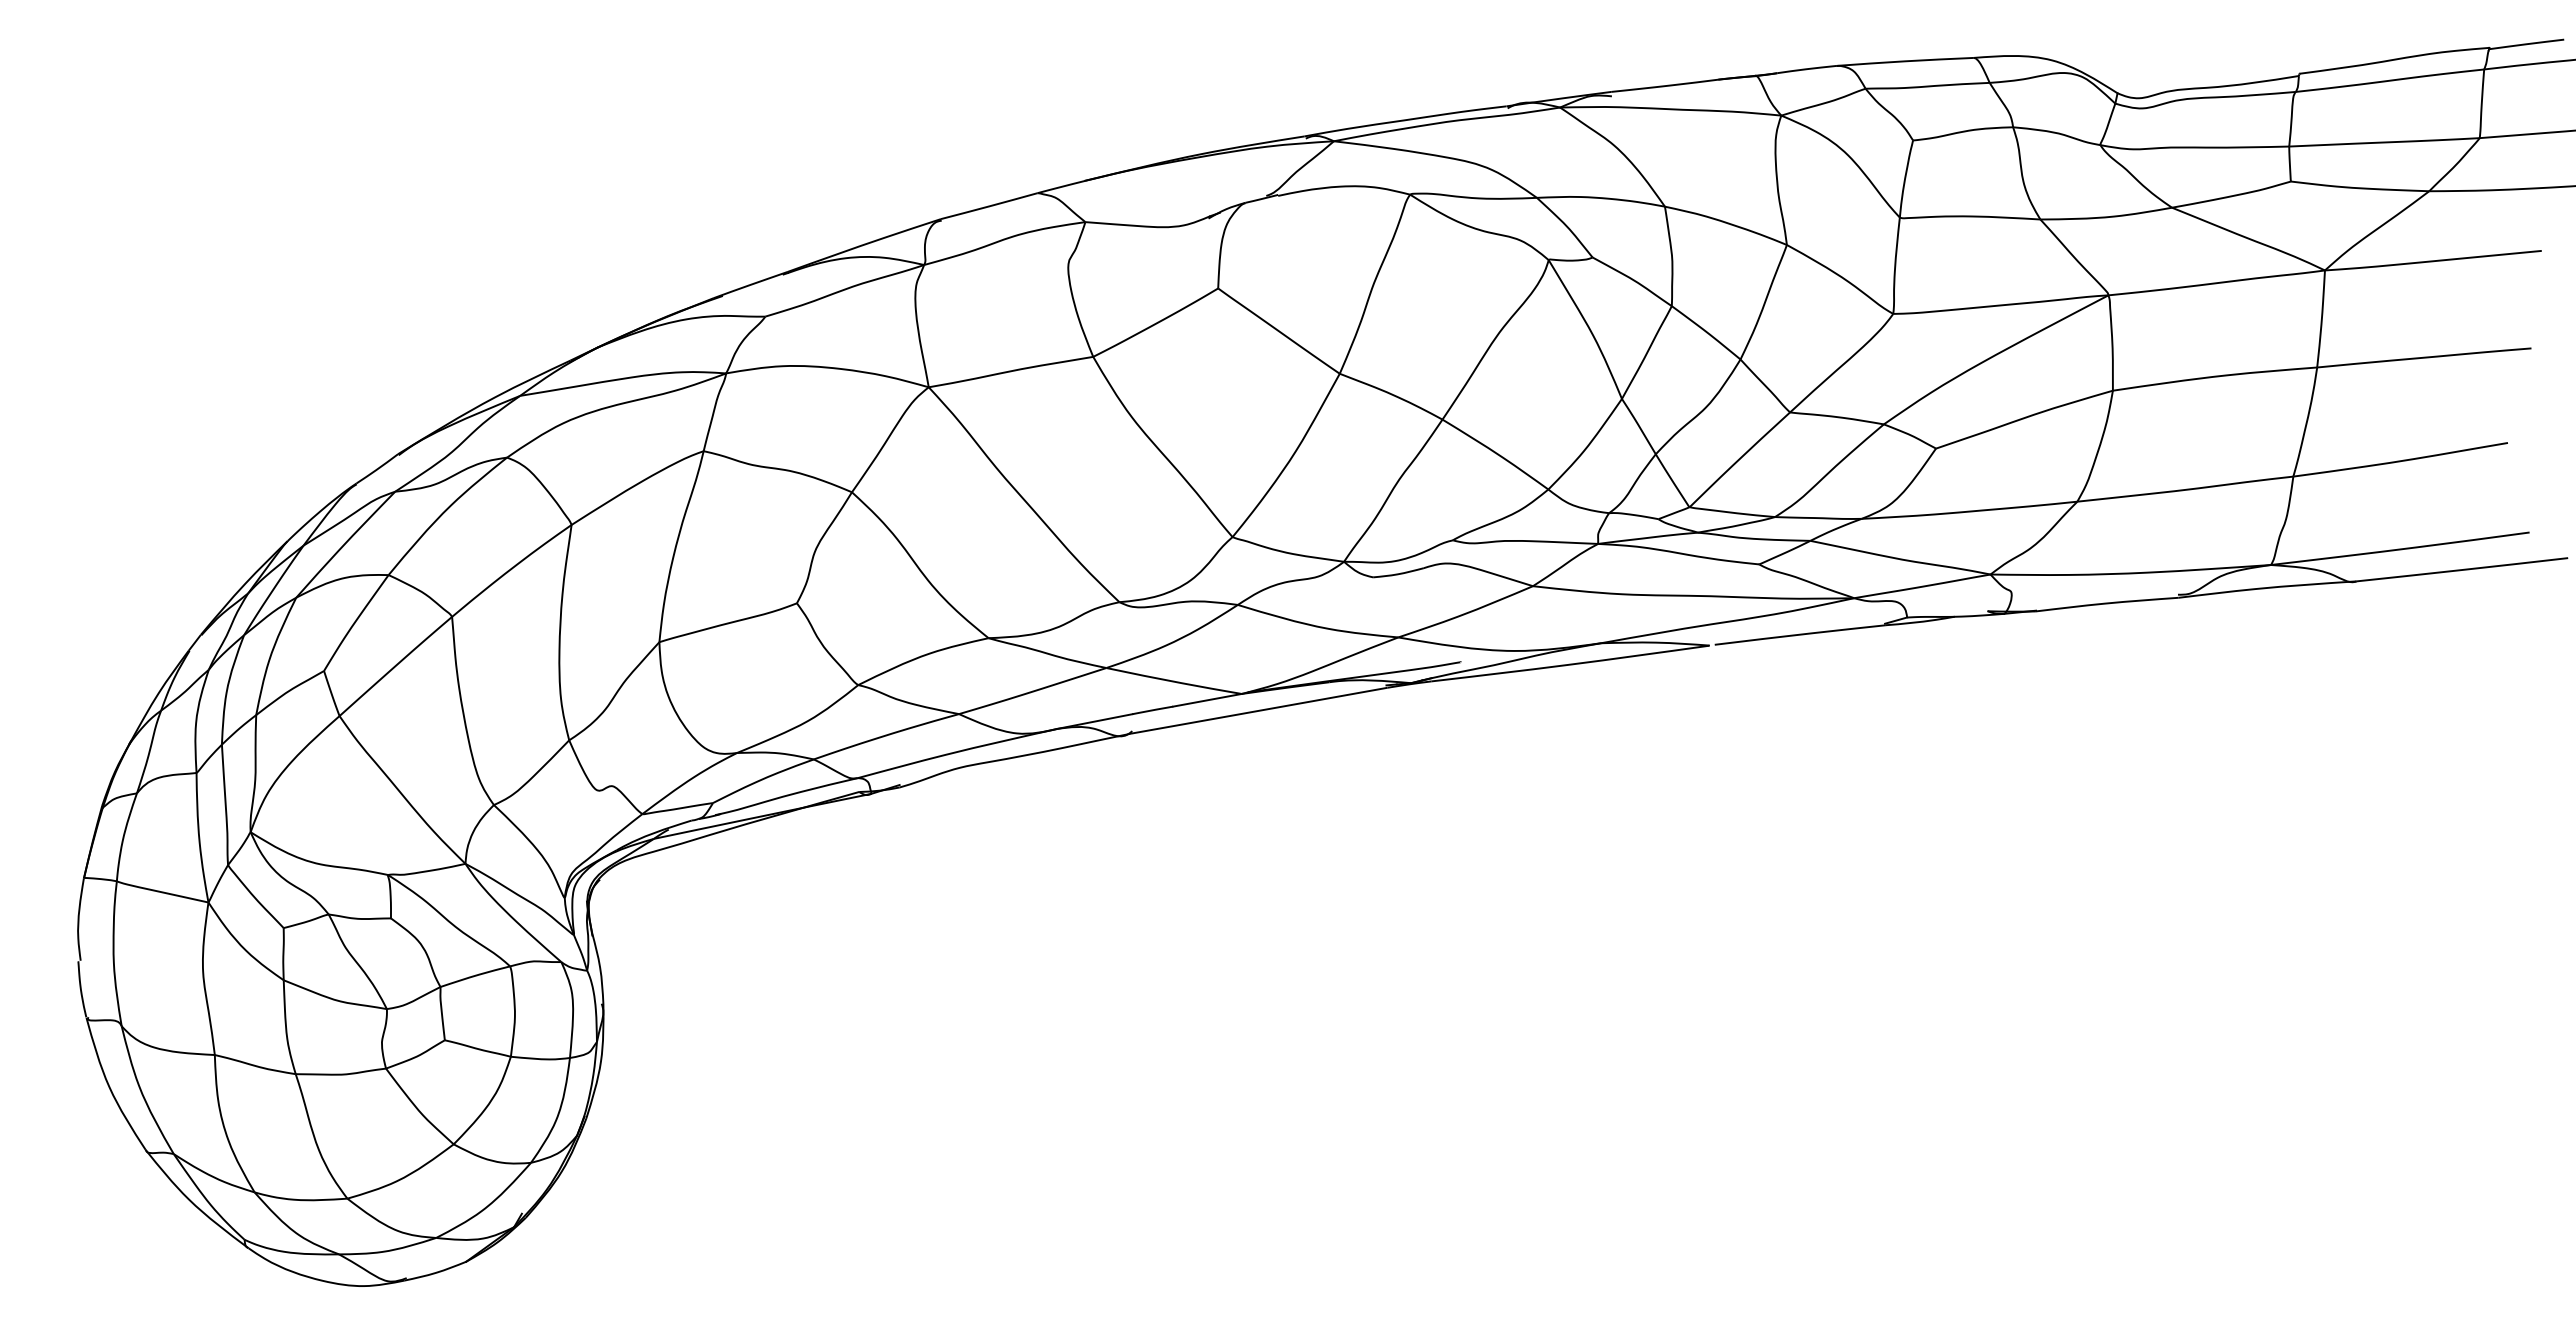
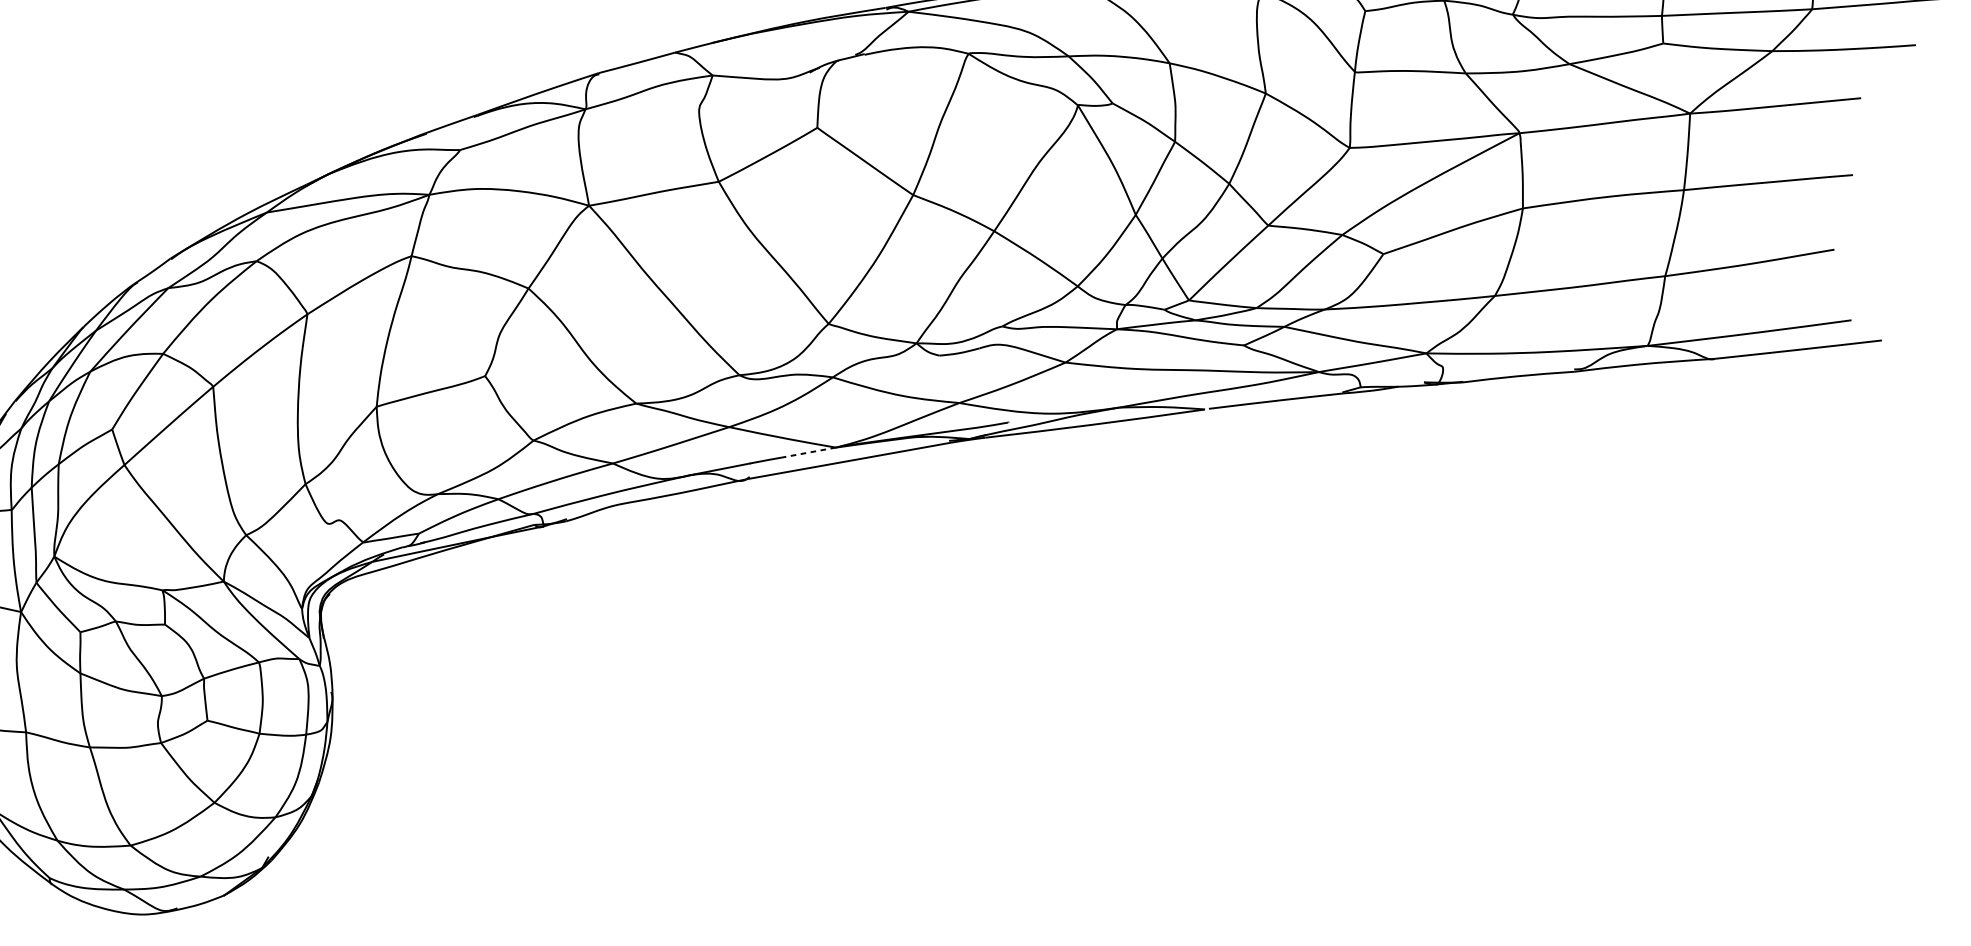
line: (1207, 700) -> (808, 452), solid -> dashed

